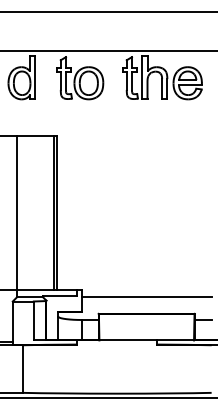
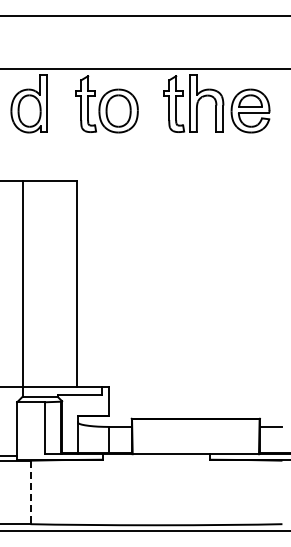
line: (53, 213) -> (71, 284), removed
line: (146, 297) -> (195, 396), removed
line: (22, 369) -> (30, 492), solid -> dashed

